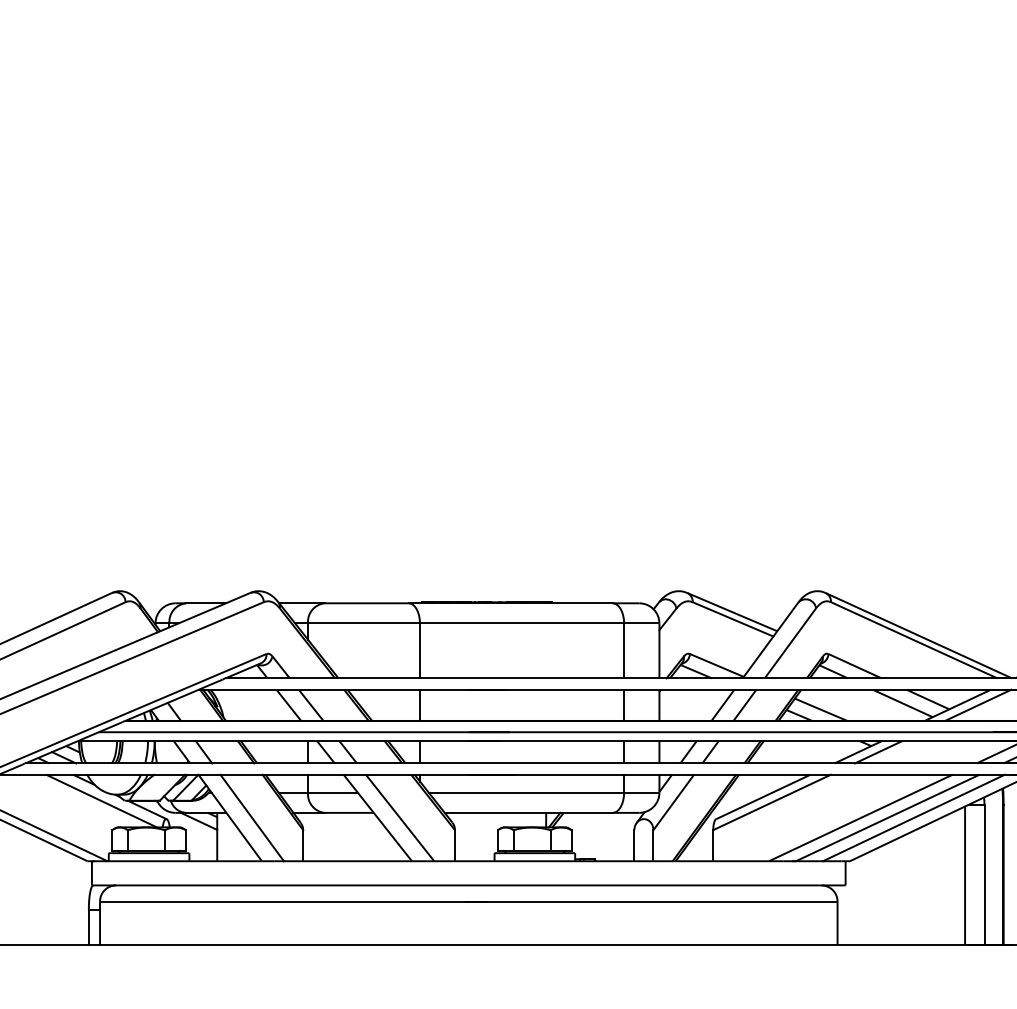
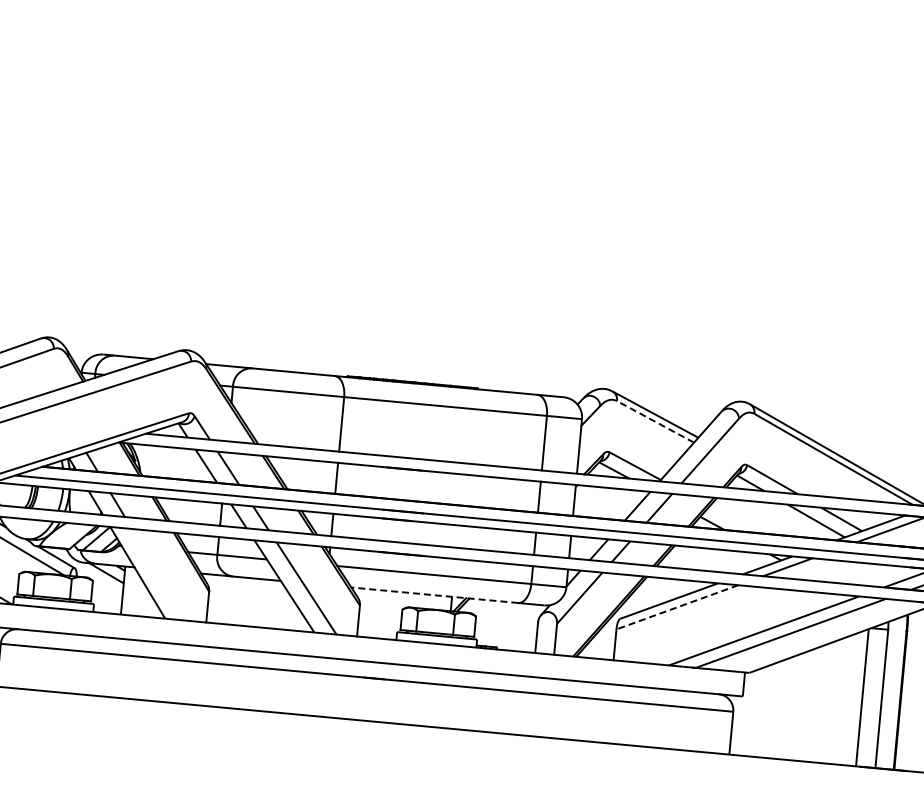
line: (733, 619) -> (655, 422), solid -> dashed
line: (820, 709) -> (734, 519), removed
line: (772, 802) -> (677, 607), solid -> dashed
line: (528, 812) -> (434, 594), solid -> dashed
line: (251, 817) -> (158, 574), removed
line: (913, 817) -> (816, 635), removed

